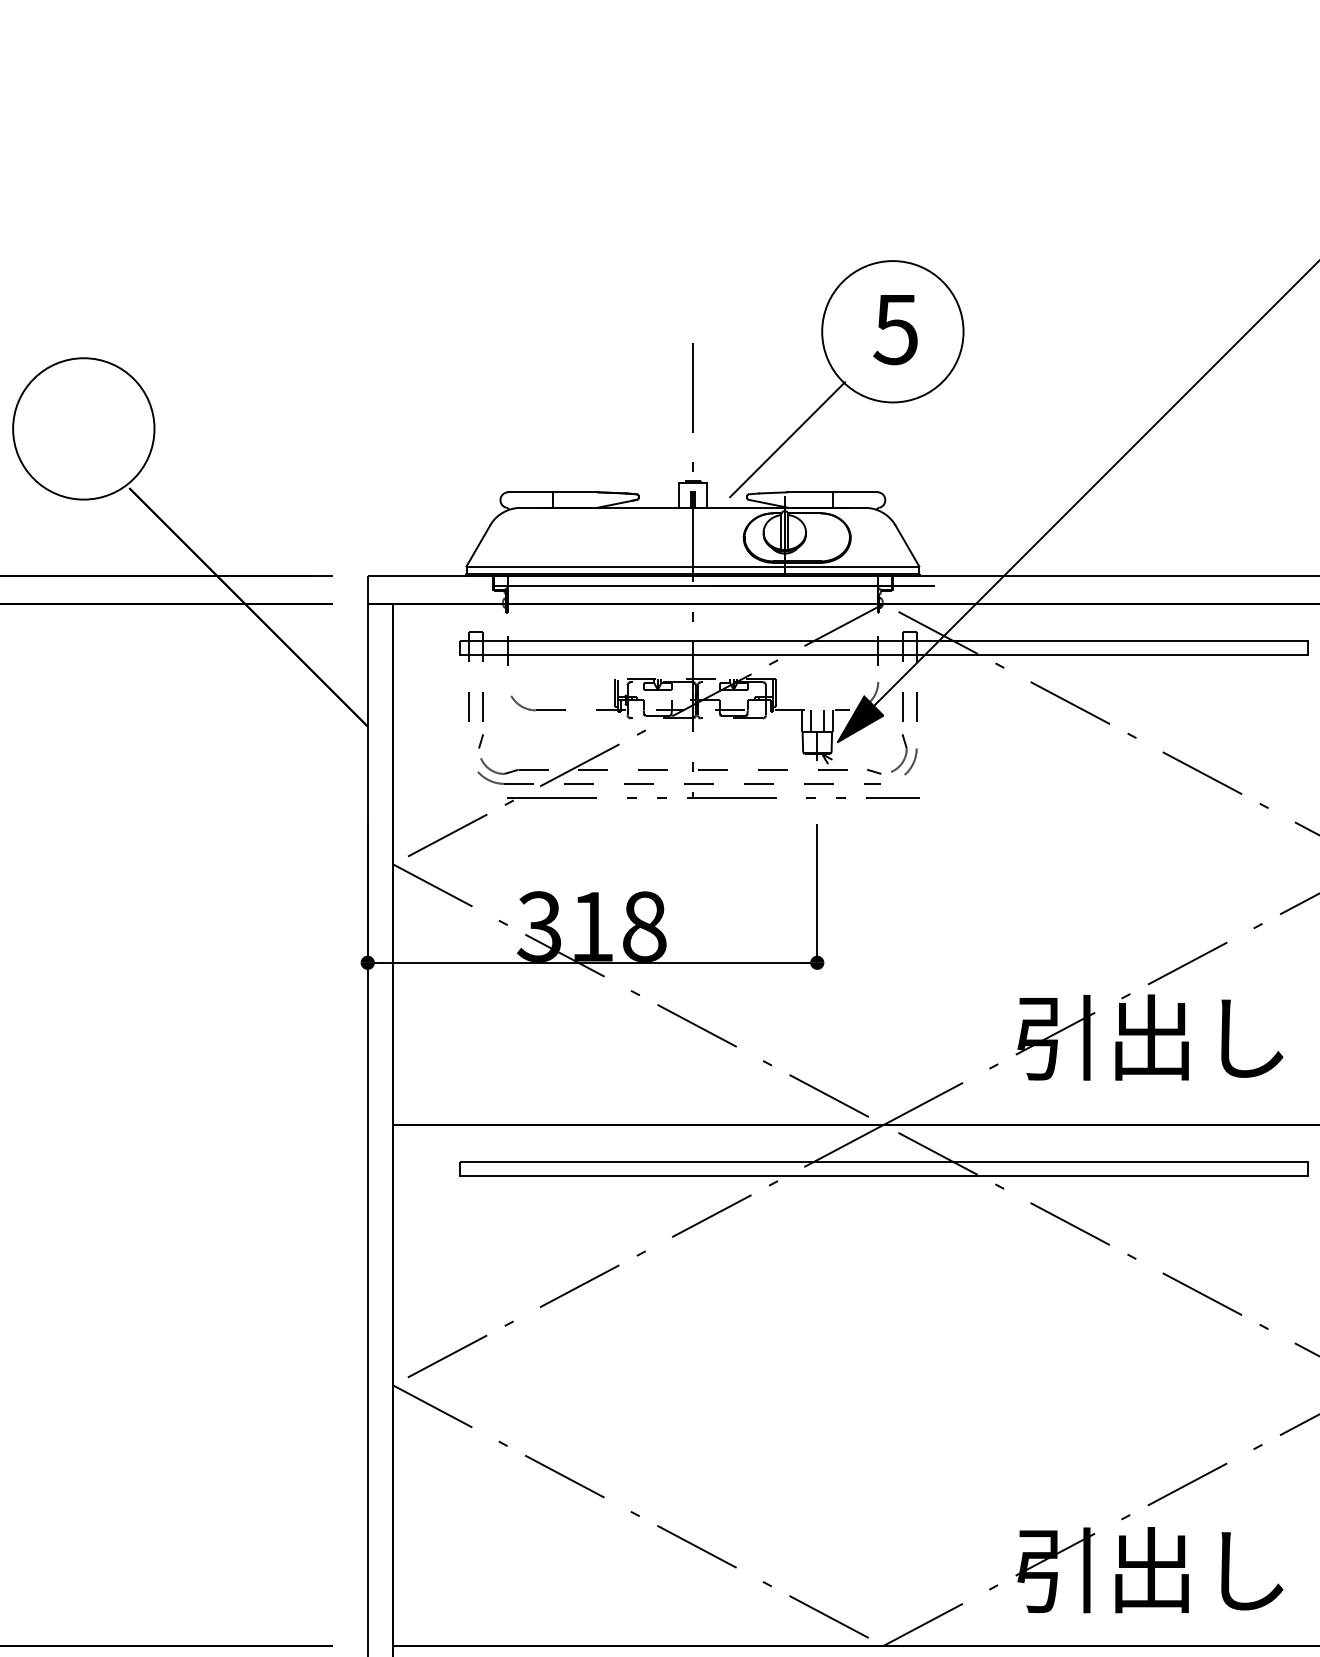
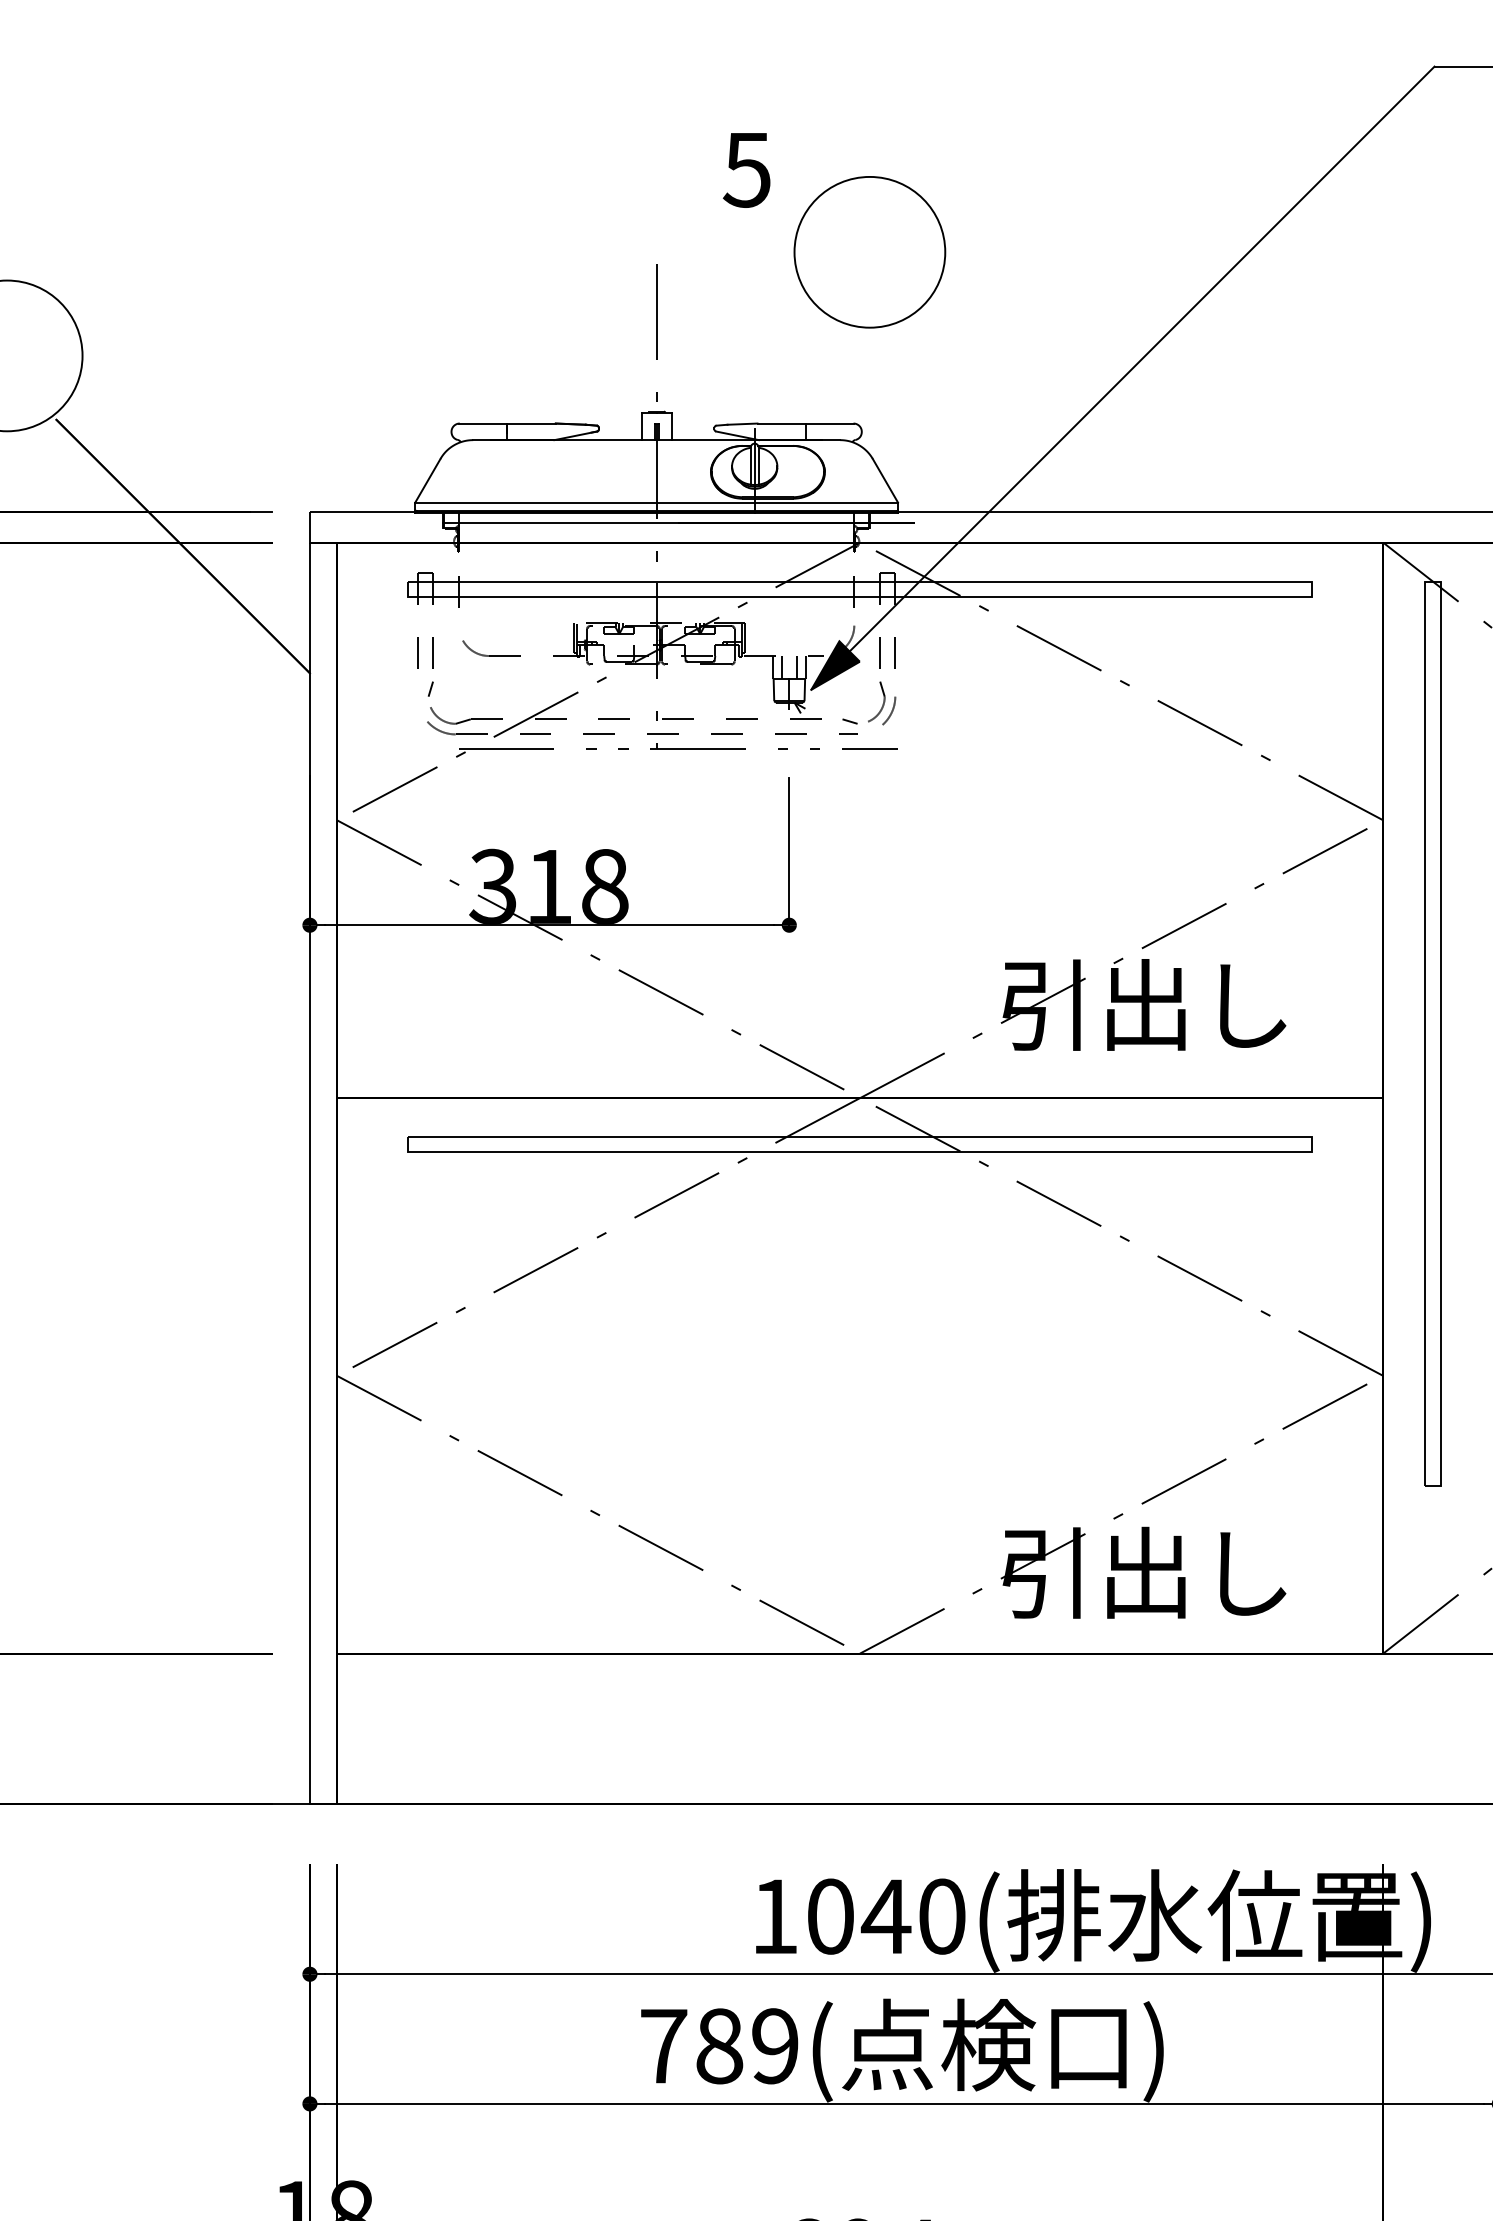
text: (895, 330) -> (746, 170), moved
line: (787, 439) -> (757, 367), removed

